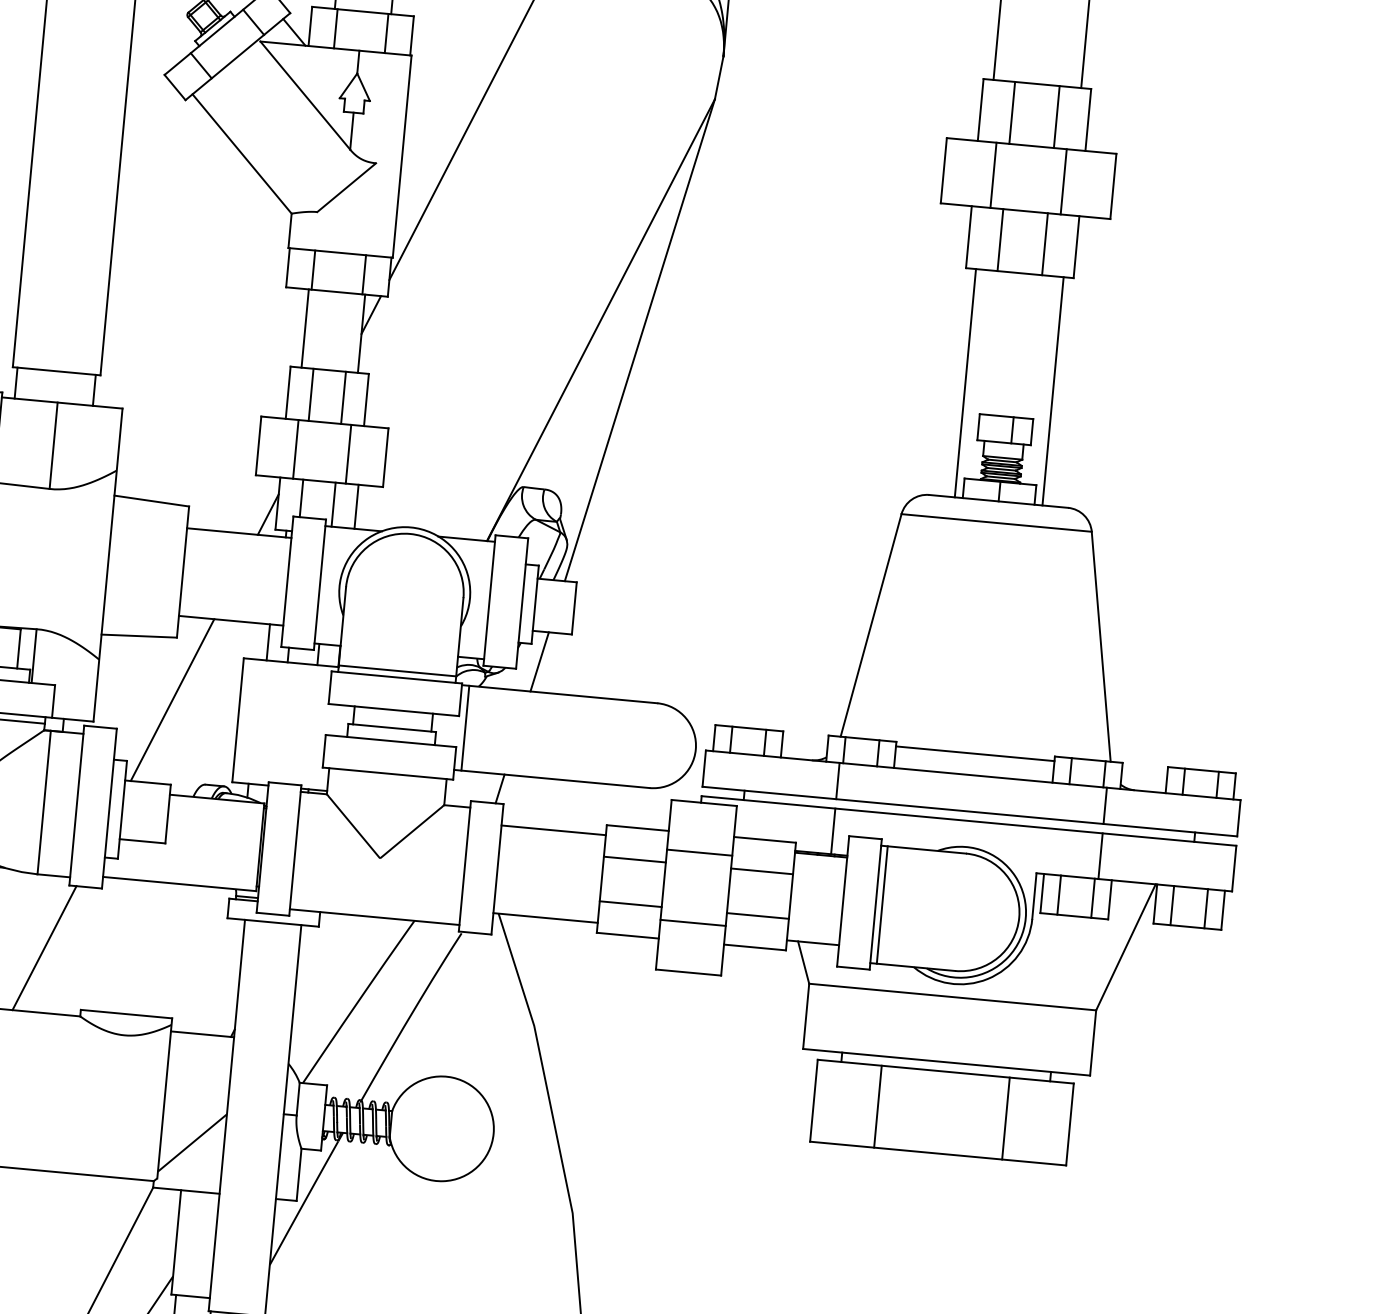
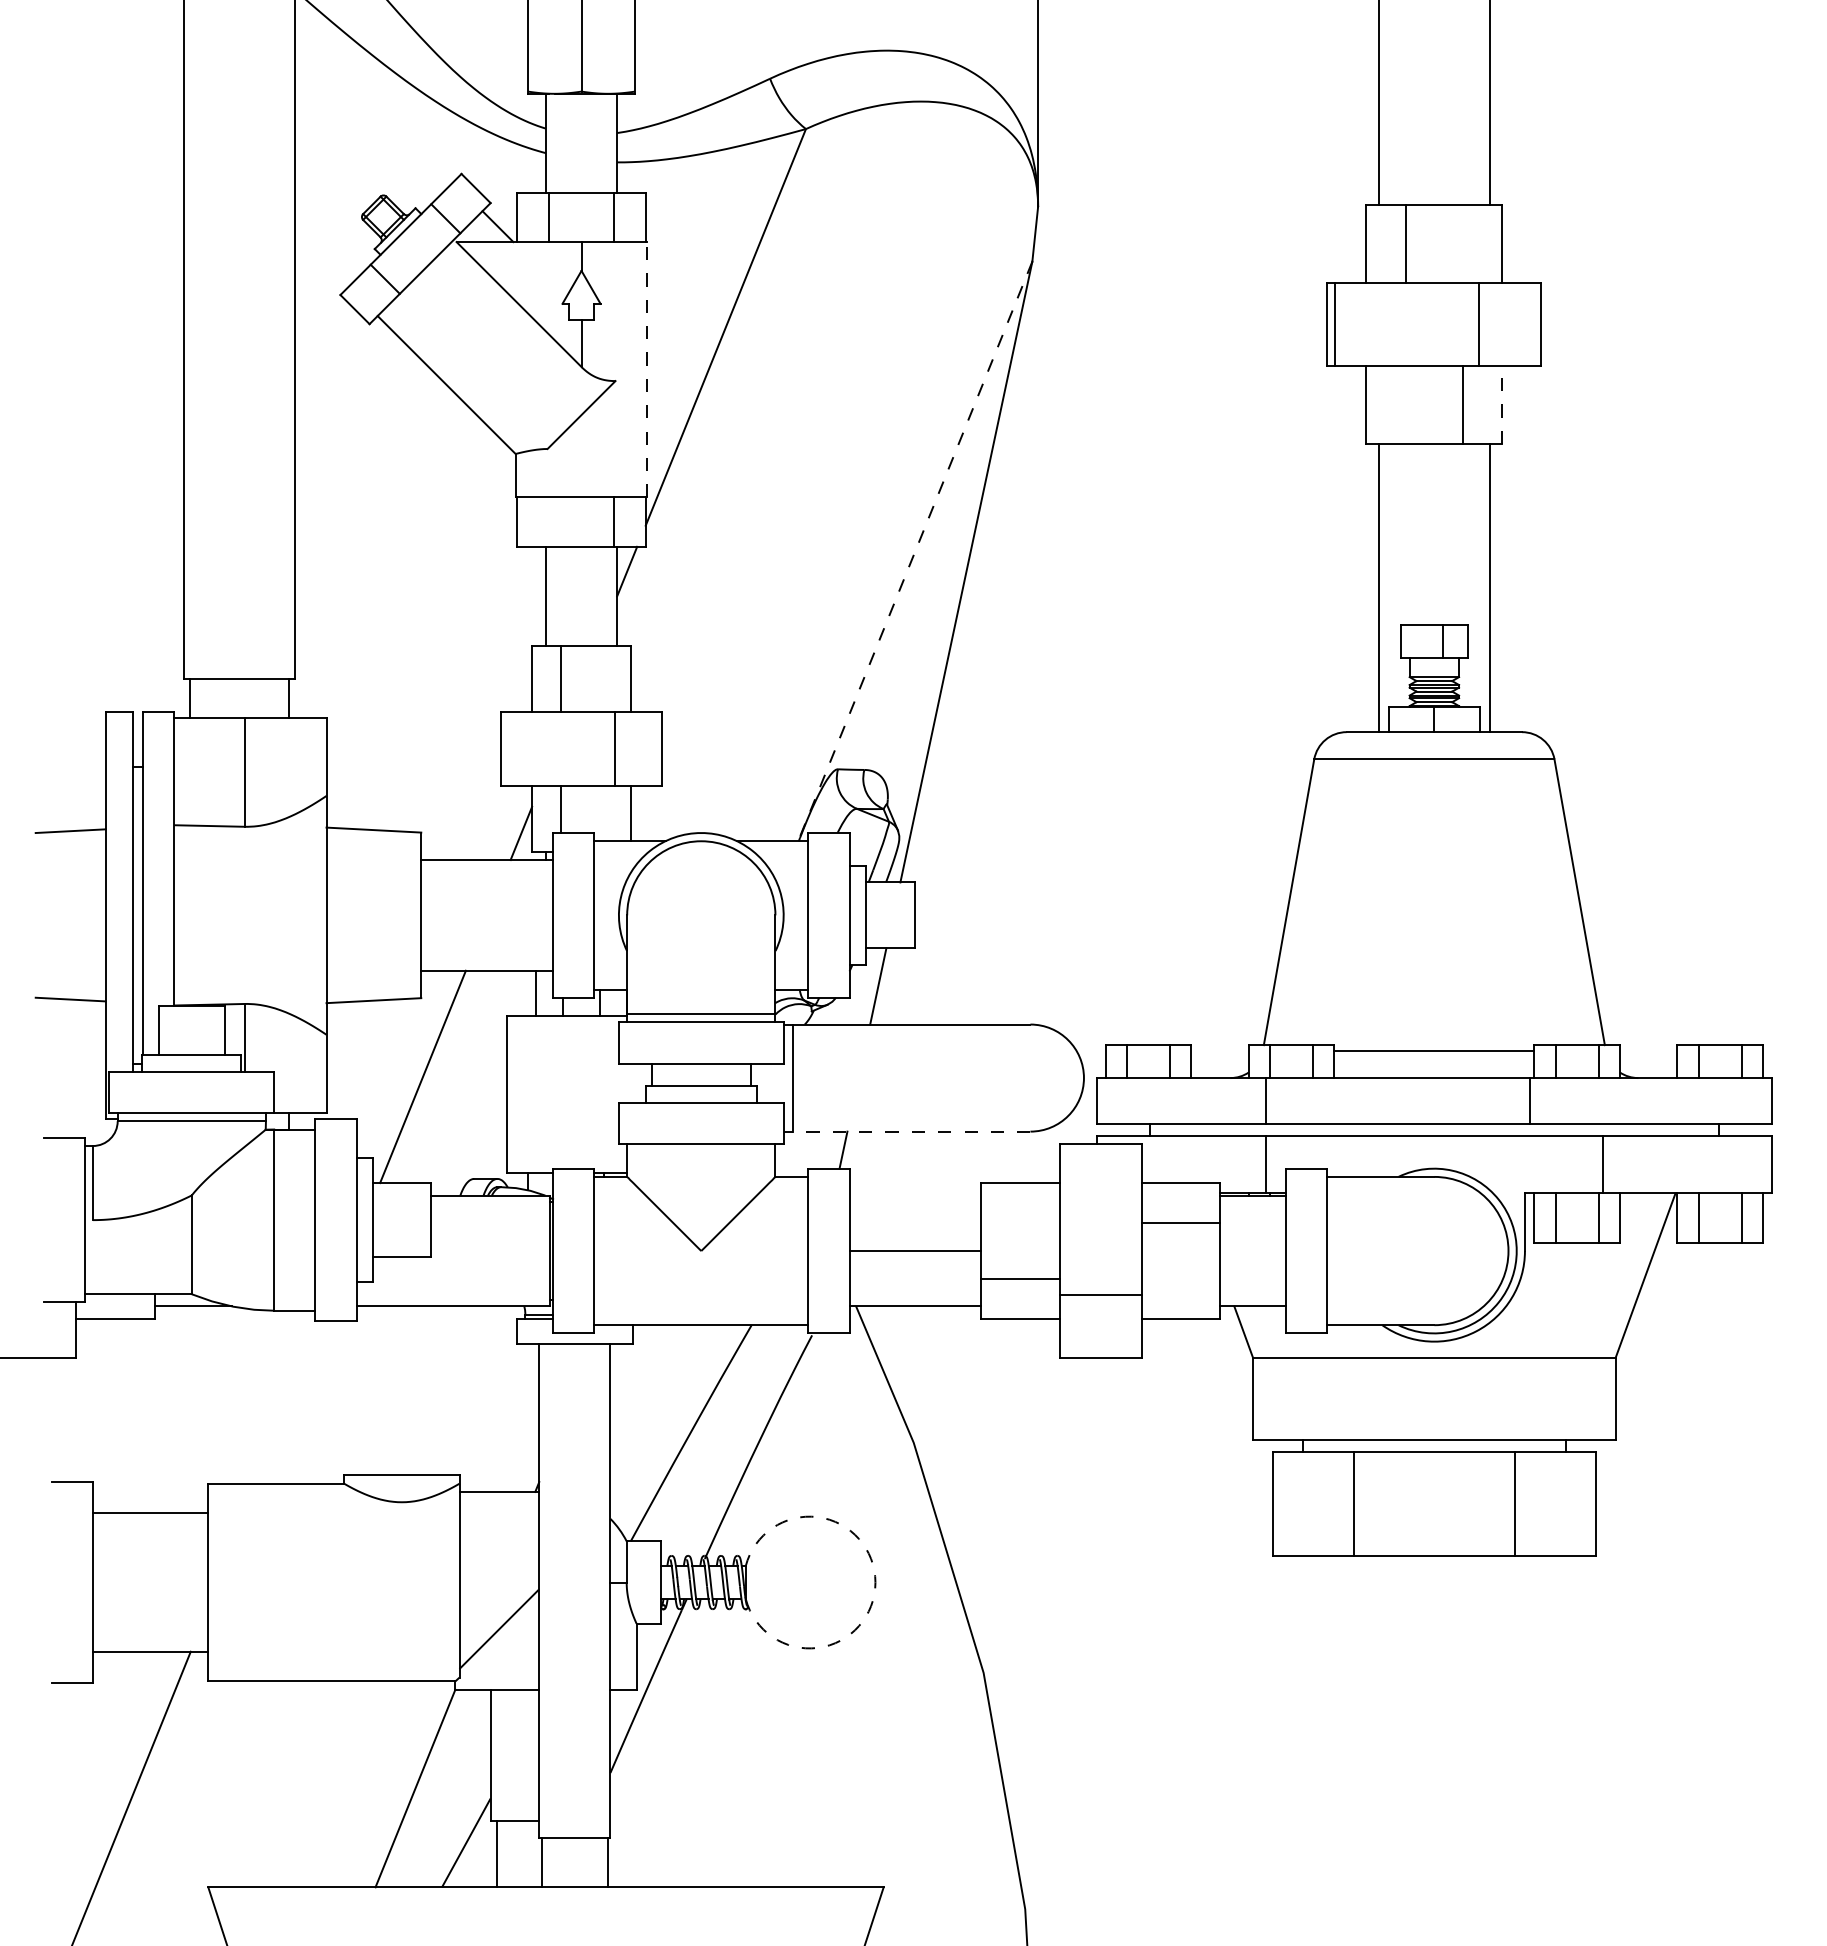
line: (1056, 117) -> (1462, 244), removed
line: (402, 156) -> (647, 369), solid -> dashed
line: (993, 175) -> (1335, 324), moved
line: (1000, 239) -> (1406, 404), removed
line: (1076, 246) -> (1502, 404), solid -> dashed
line: (313, 269) -> (549, 521), removed
line: (601, 320) -> (915, 551), solid -> dashed
line: (343, 397) -> (602, 678), removed
line: (296, 449) -> (548, 748), removed
line: (334, 504) -> (602, 813), removed
line: (551, 778) -> (906, 1131), solid -> dashed
line: (1105, 805) -> (1530, 1100), moved
line: (553, 830) -> (915, 1250), moved
line: (699, 852) -> (1100, 1206), removed
line: (634, 859) -> (1020, 1222), removed
line: (882, 904) -> (1335, 1250), removed
line: (757, 916) -> (1180, 1279), removed
line: (44, 948) -> (291, 1402), removed
arc: (493, 1133) -> (875, 1582), solid -> dashed

